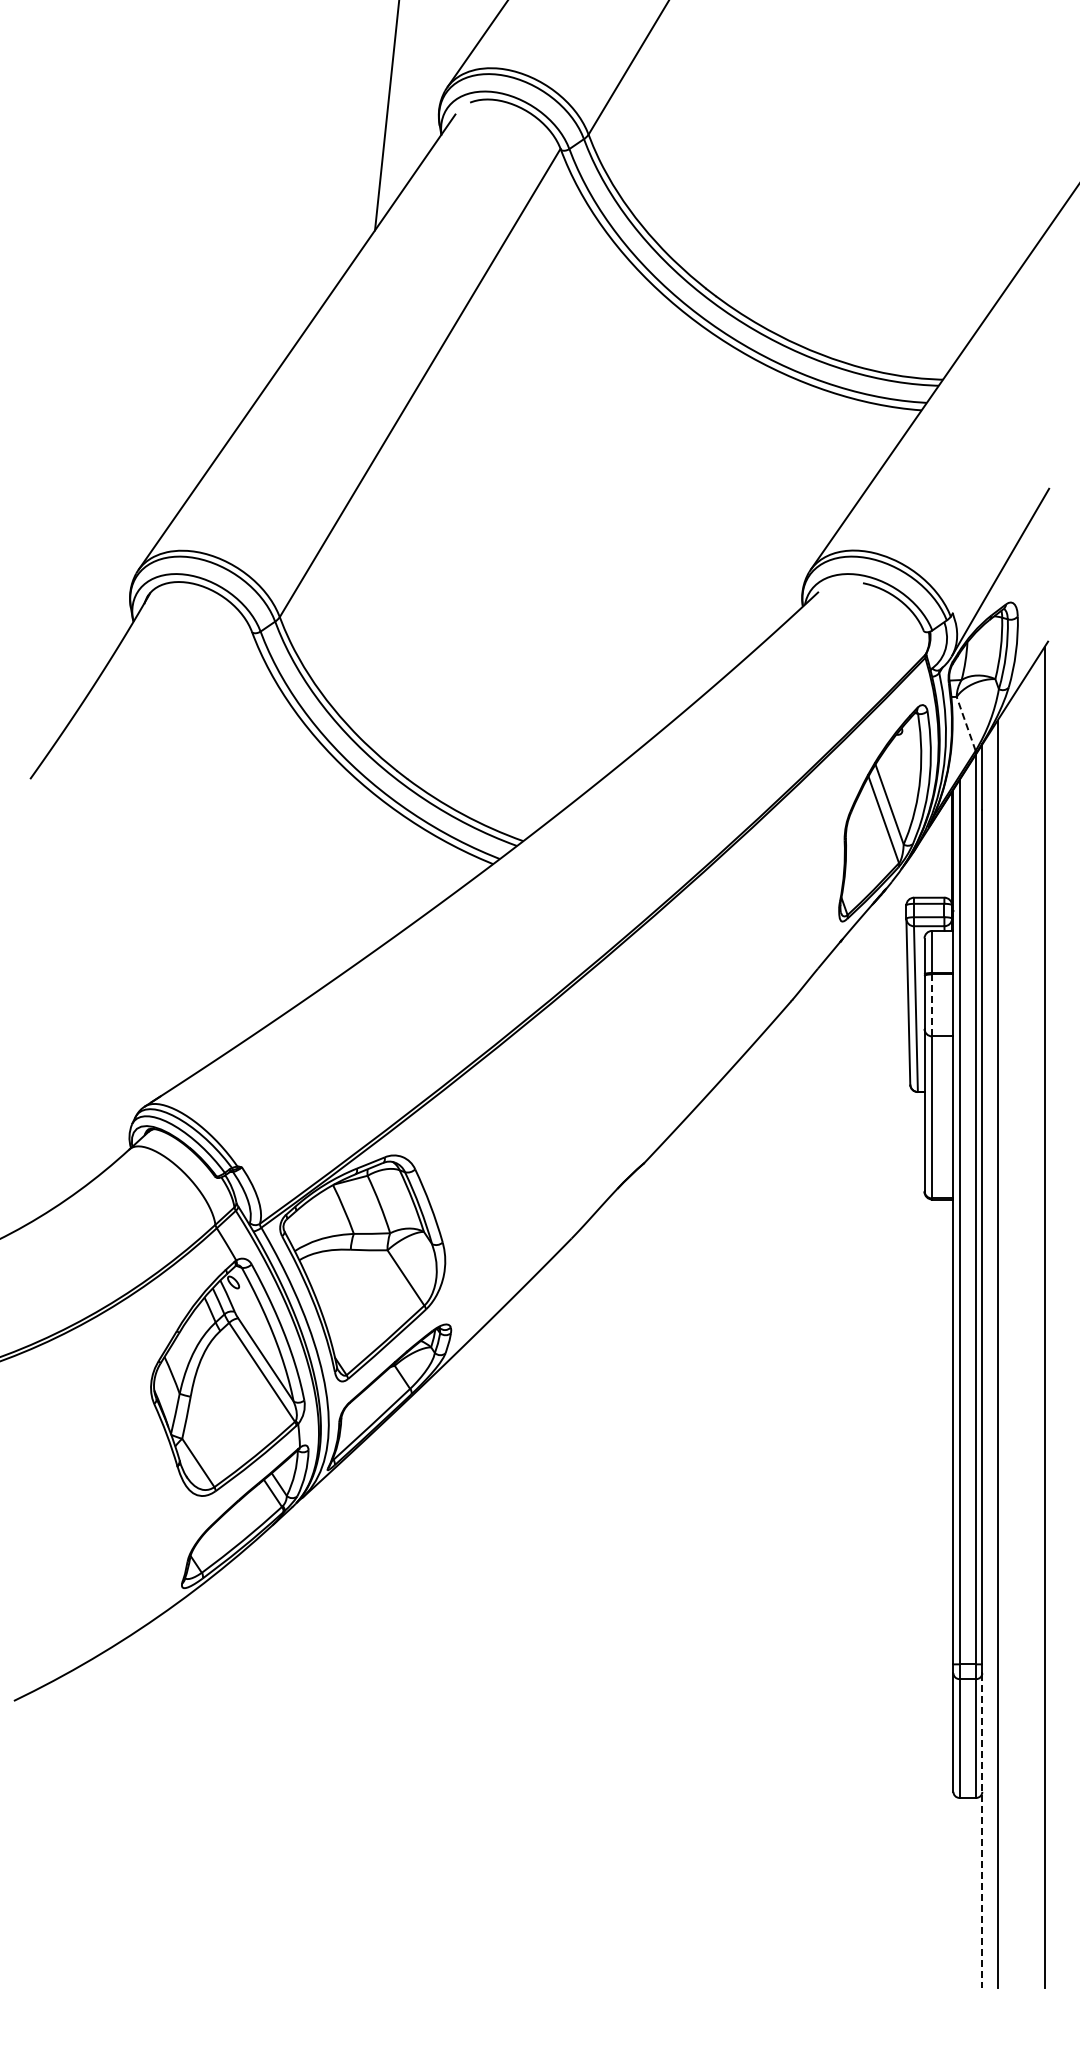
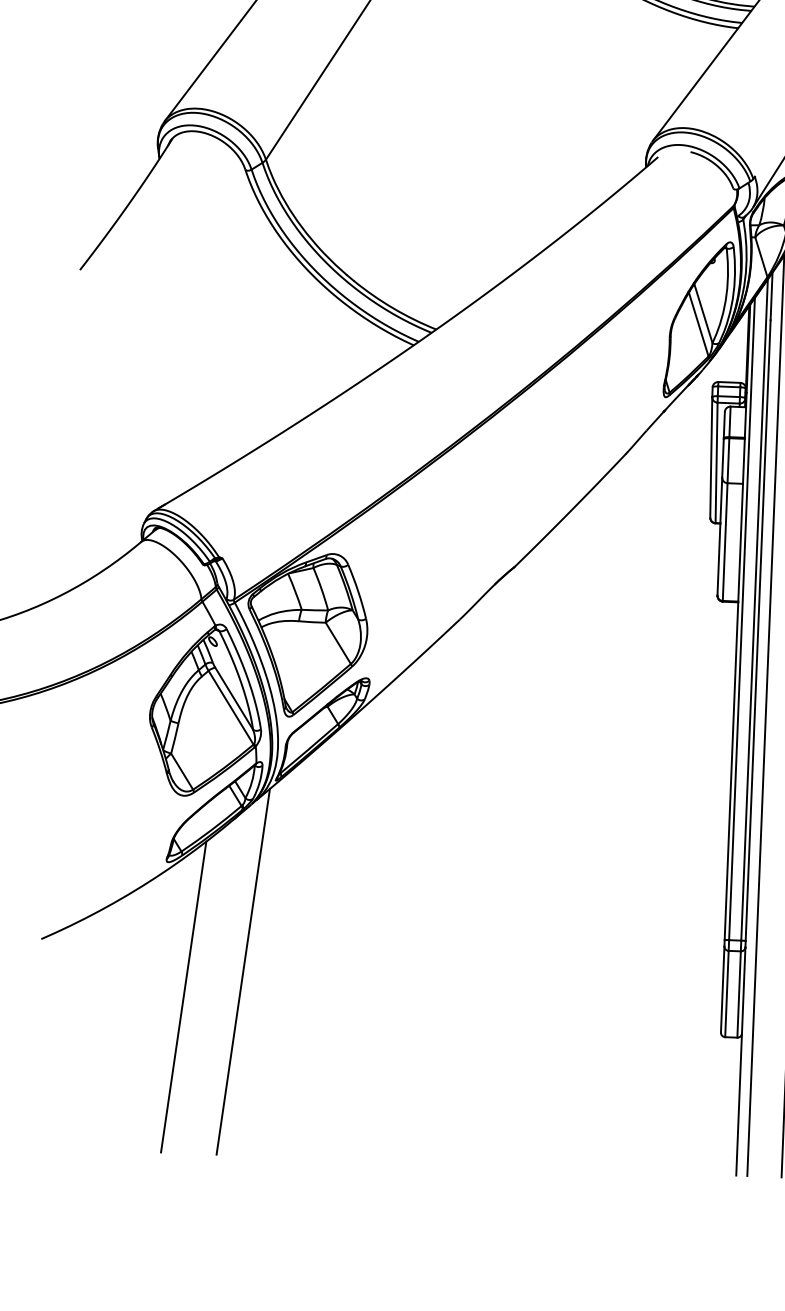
line: (966, 723) -> (761, 256), dashed -> solid
line: (932, 1005) -> (728, 460), dashed -> solid
line: (293, 1734) -> (243, 971), added
line: (212, 1772) -> (183, 996), added
line: (982, 1830) -> (740, 1061), dashed -> solid

